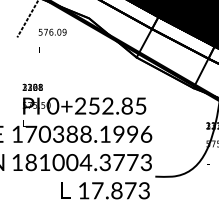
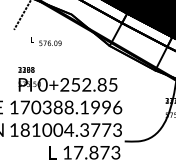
text: (52, 31) -> (50, 42), moved

